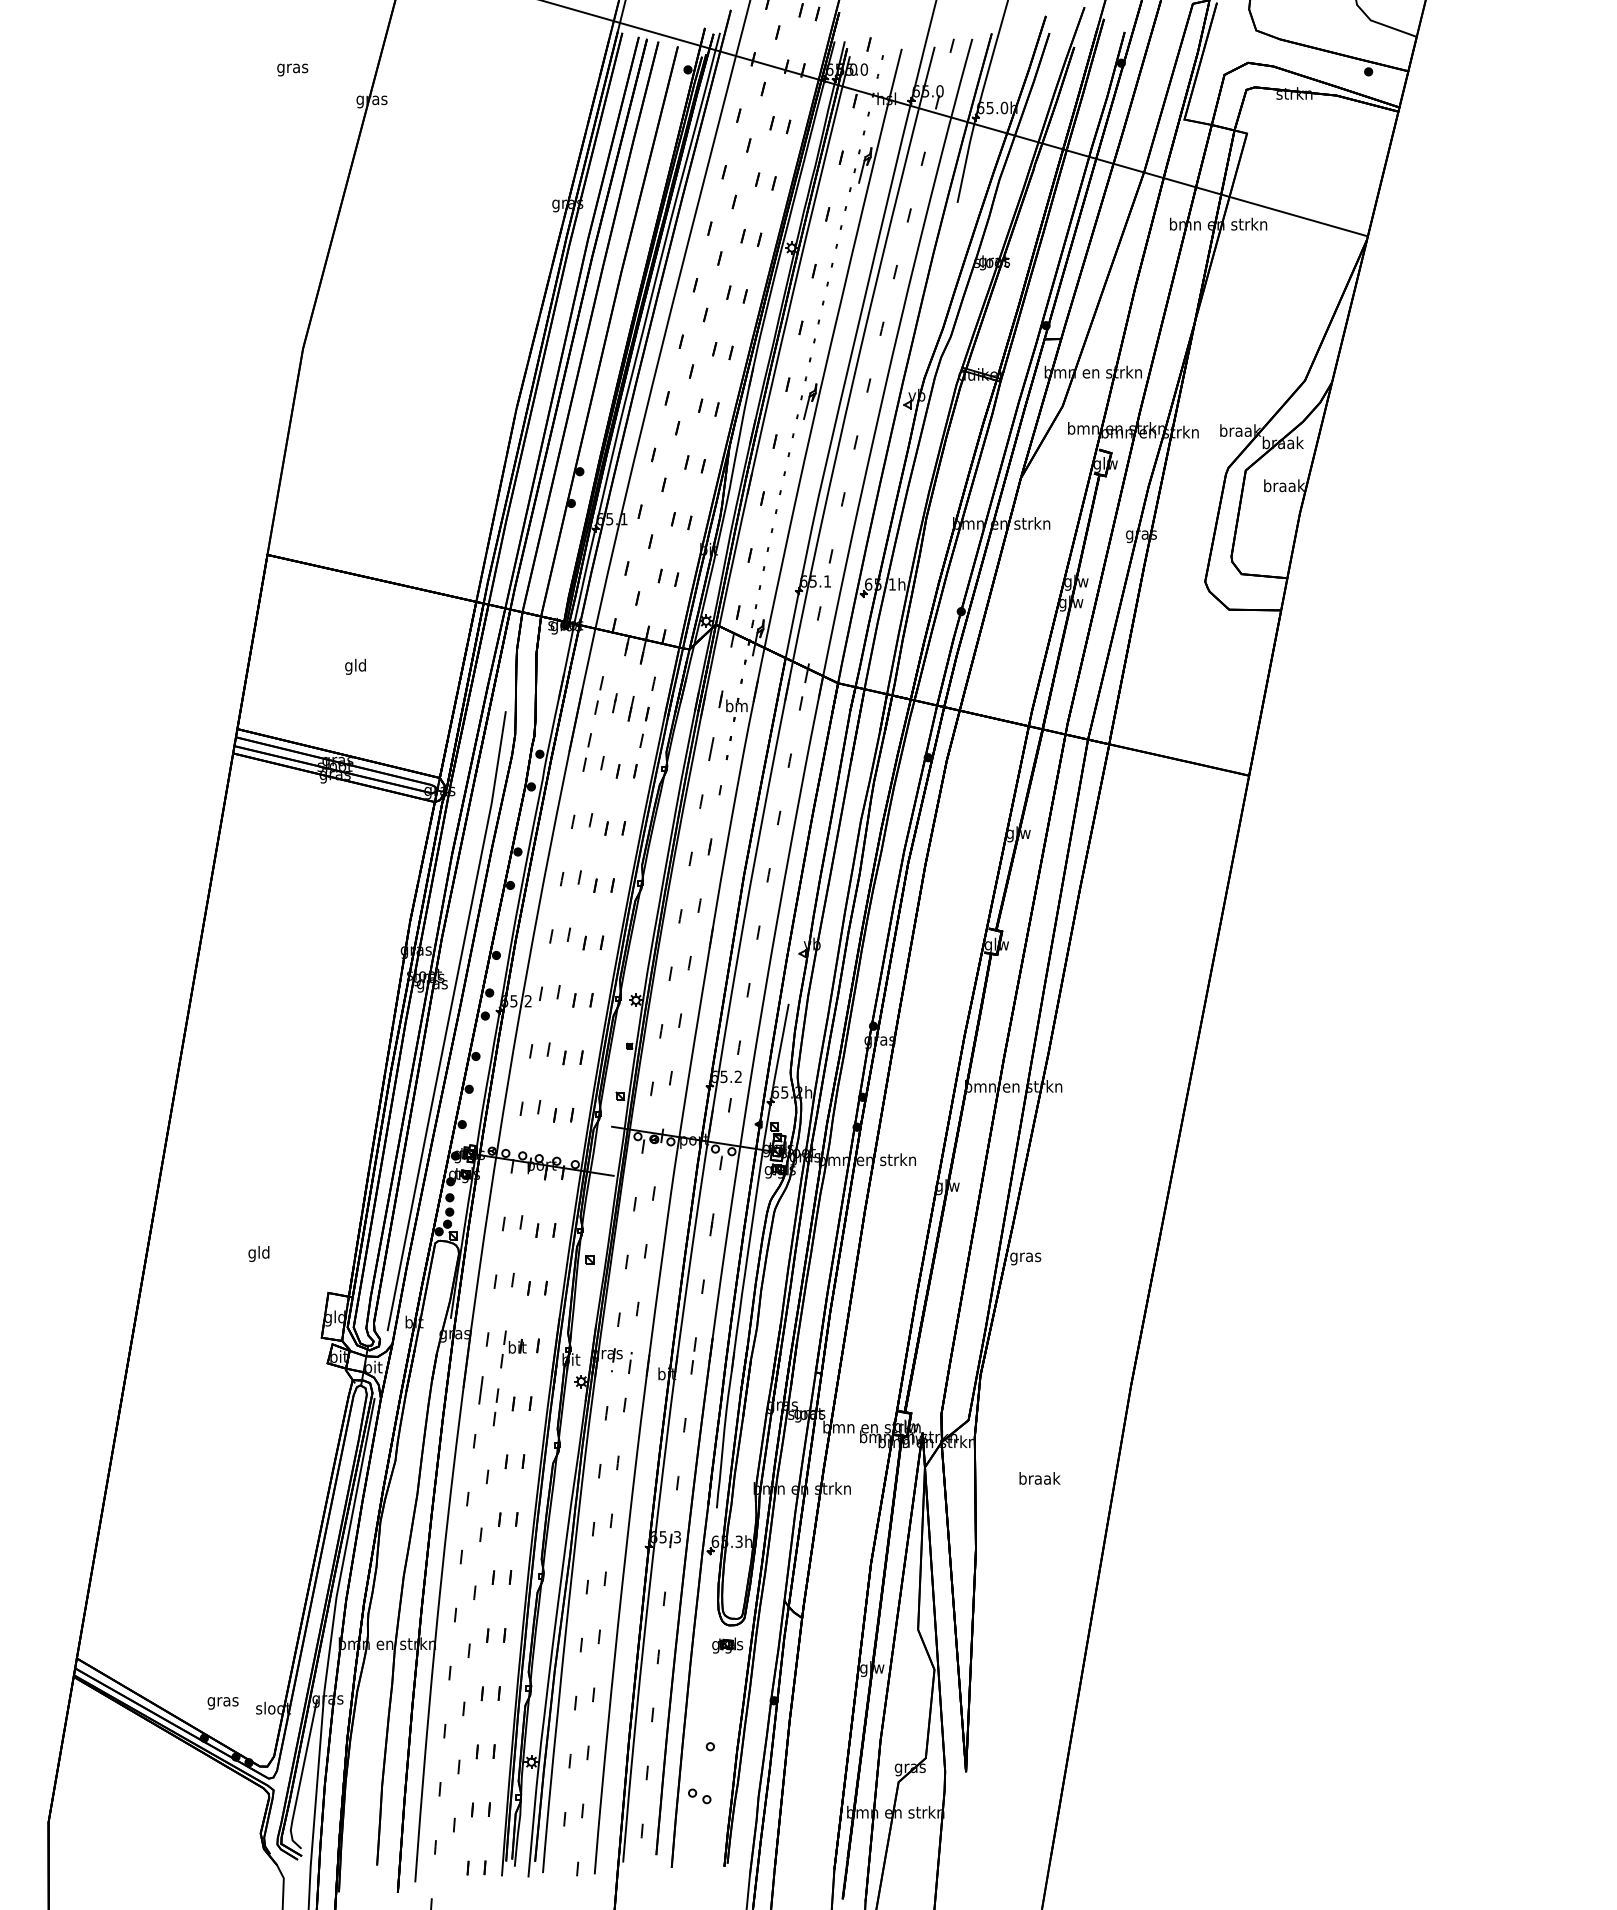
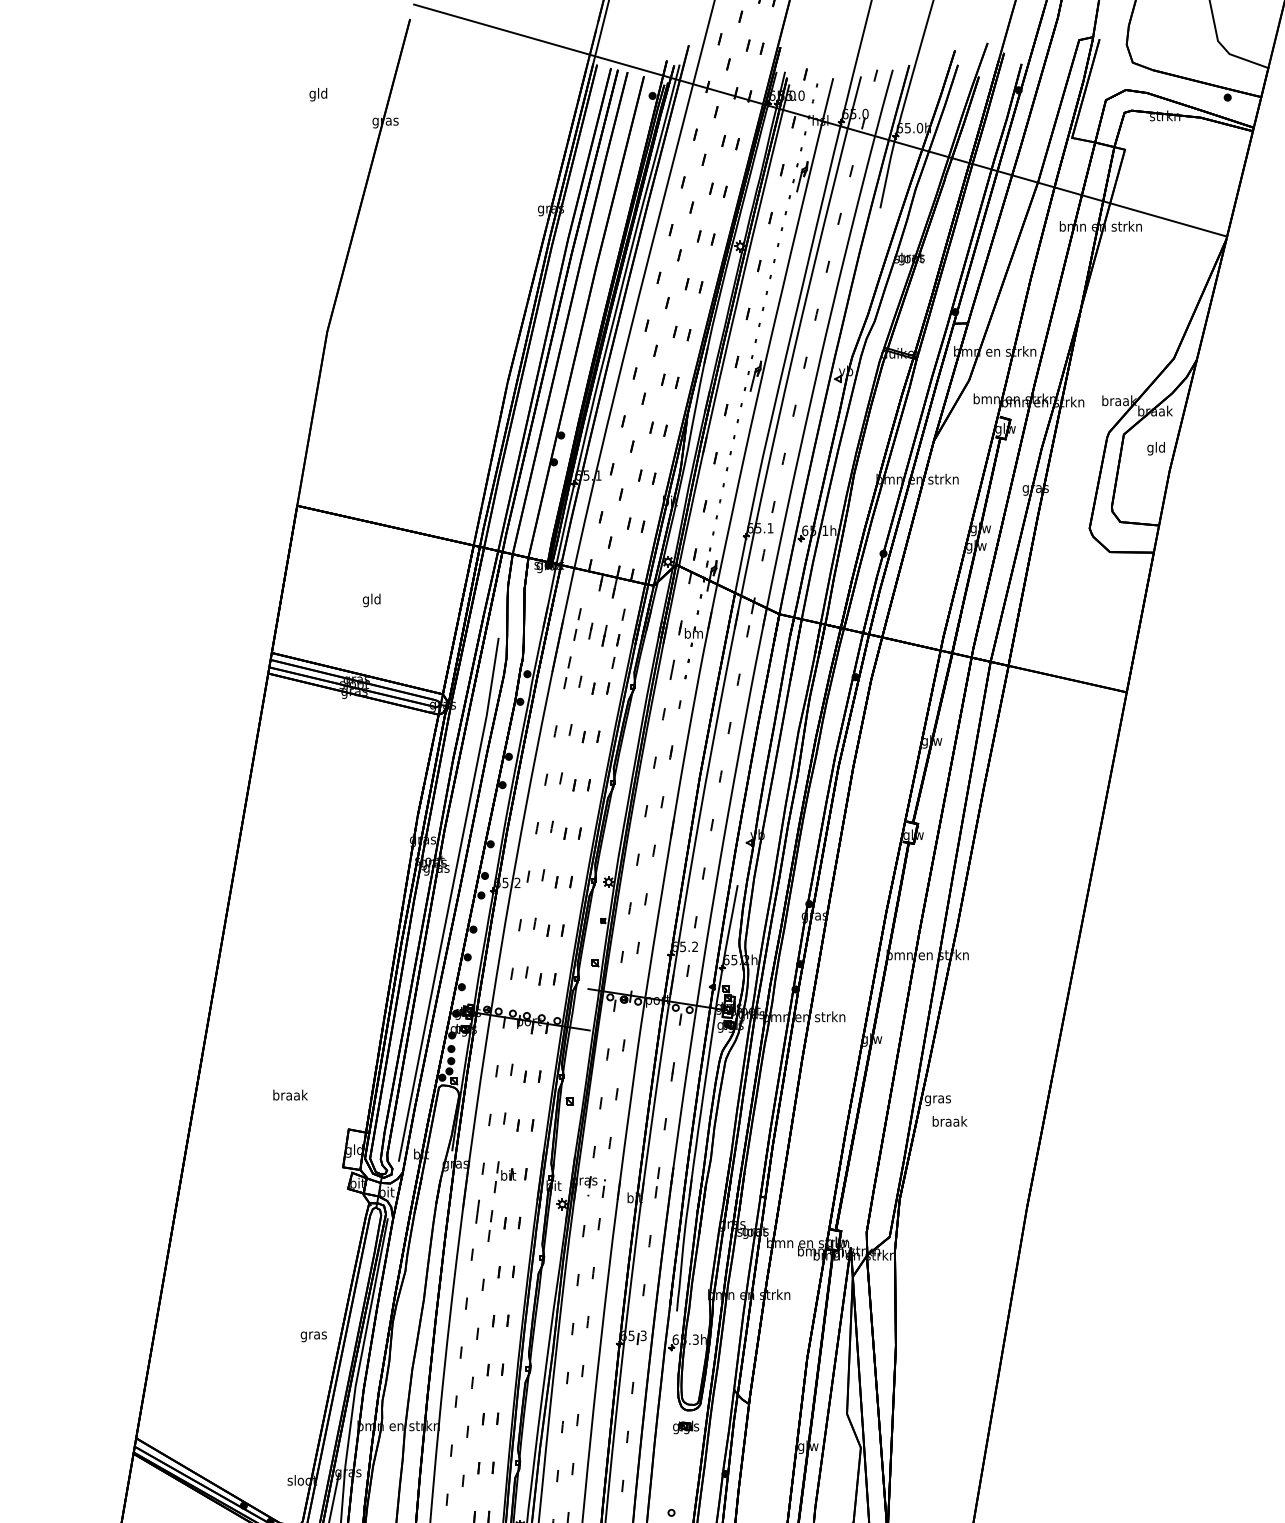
text: (292, 68) -> (318, 94), gras -> gld
text: (1284, 487) -> (1156, 448), braak -> gld
text: (259, 1253) -> (290, 1096), gld -> braak
text: (1039, 1478) -> (949, 1121), moved
text: (222, 1703) -> (313, 1336), moved

